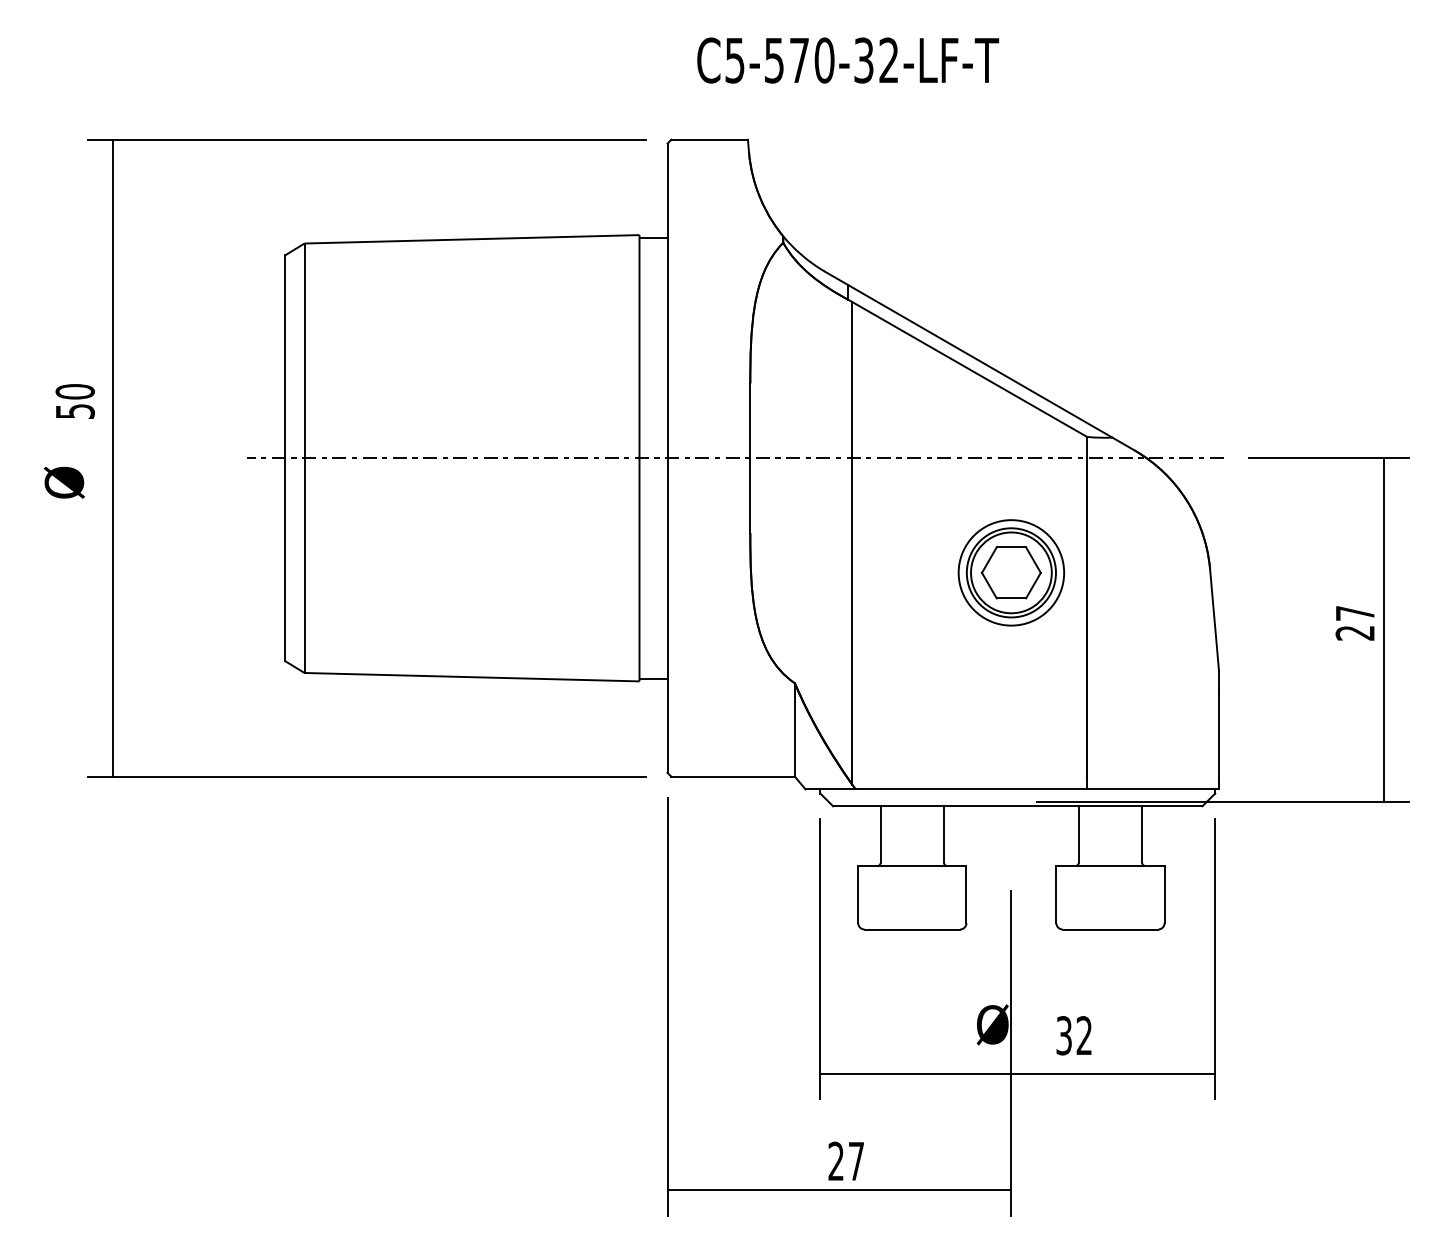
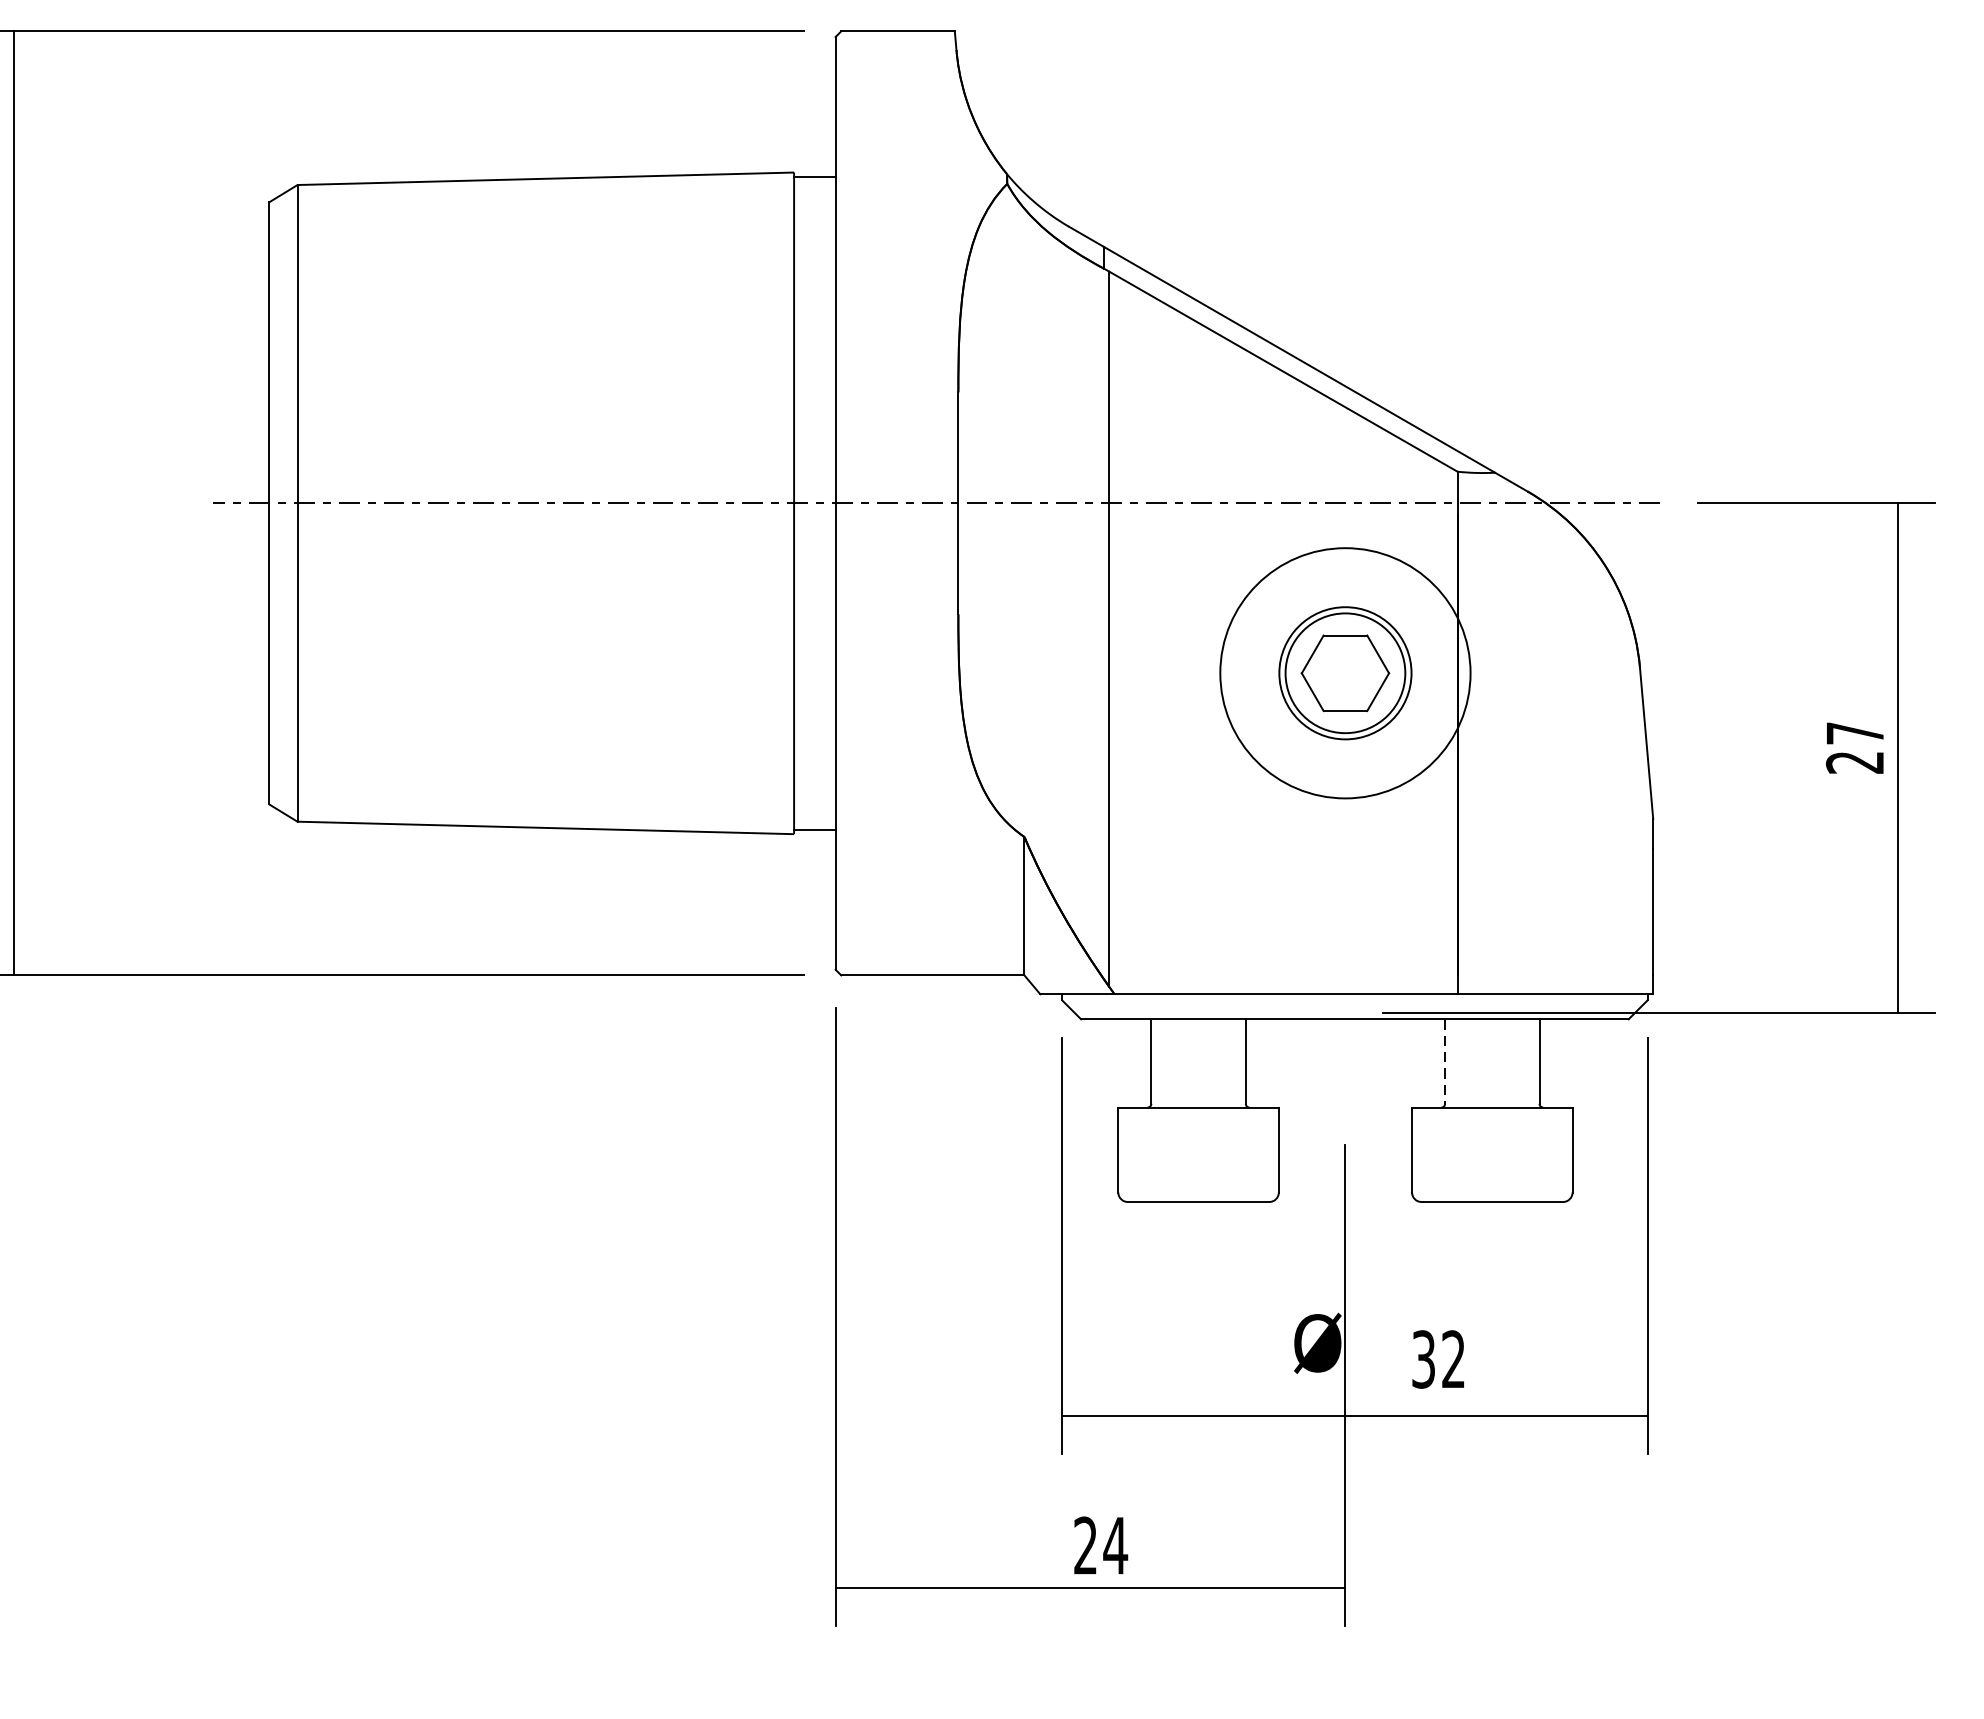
circle: (1011, 572) -> (1345, 672), size x1.6
line: (1078, 834) -> (1444, 1061), solid -> dashed
text: (856, 1161) -> (1115, 1545), 27 -> 24

